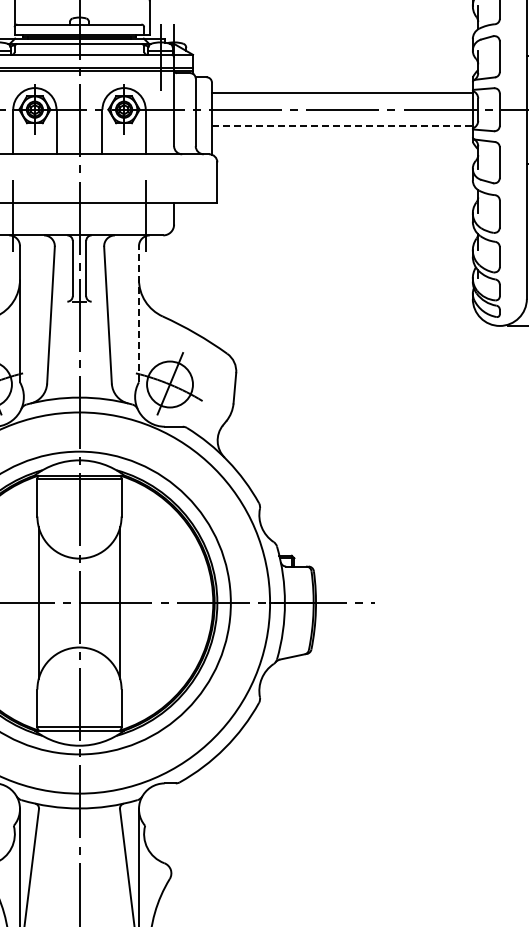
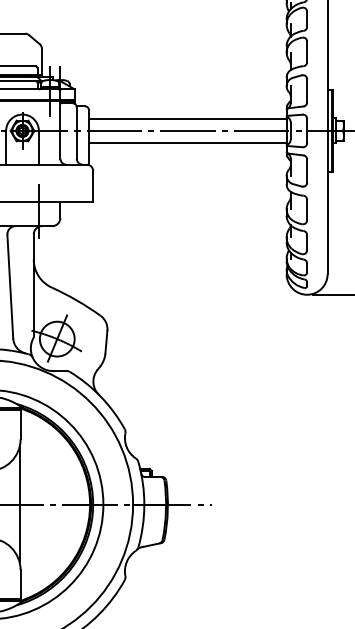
line: (342, 125) -> (187, 142), dashed -> solid
line: (138, 313) -> (33, 285), dashed -> solid

